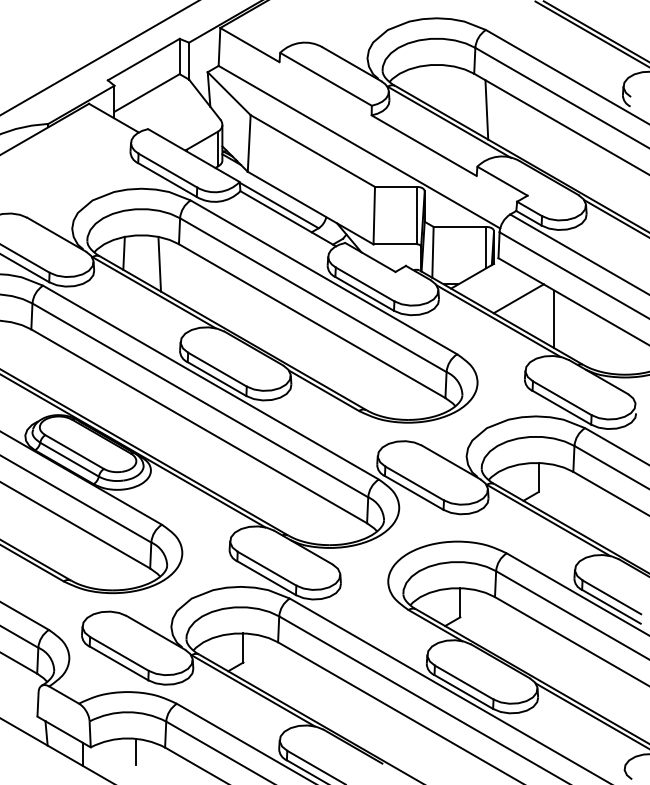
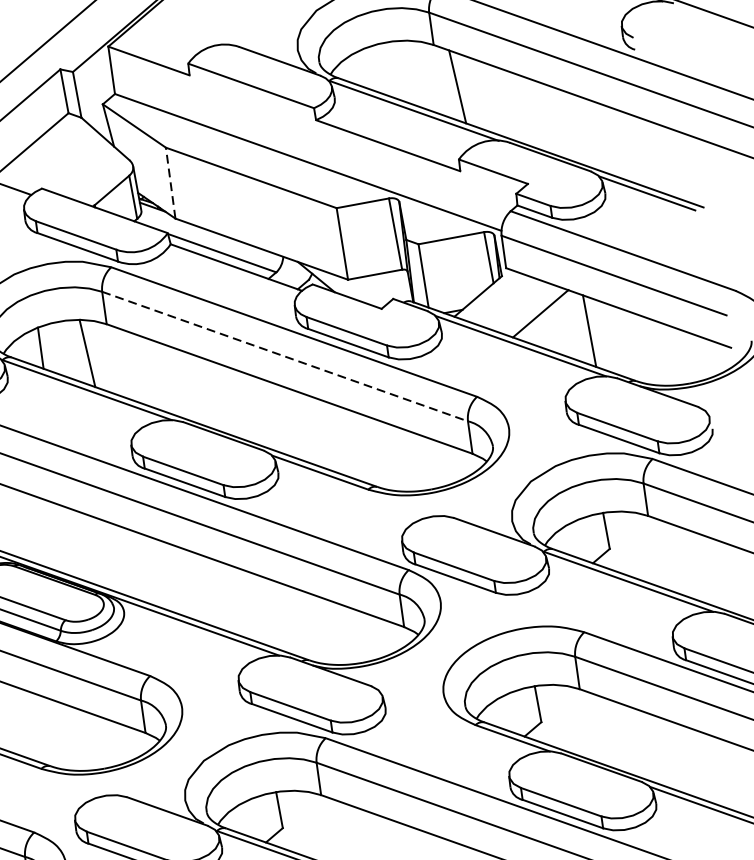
line: (249, 142) -> (170, 181), solid -> dashed
line: (313, 295) -> (285, 356), solid -> dashed

